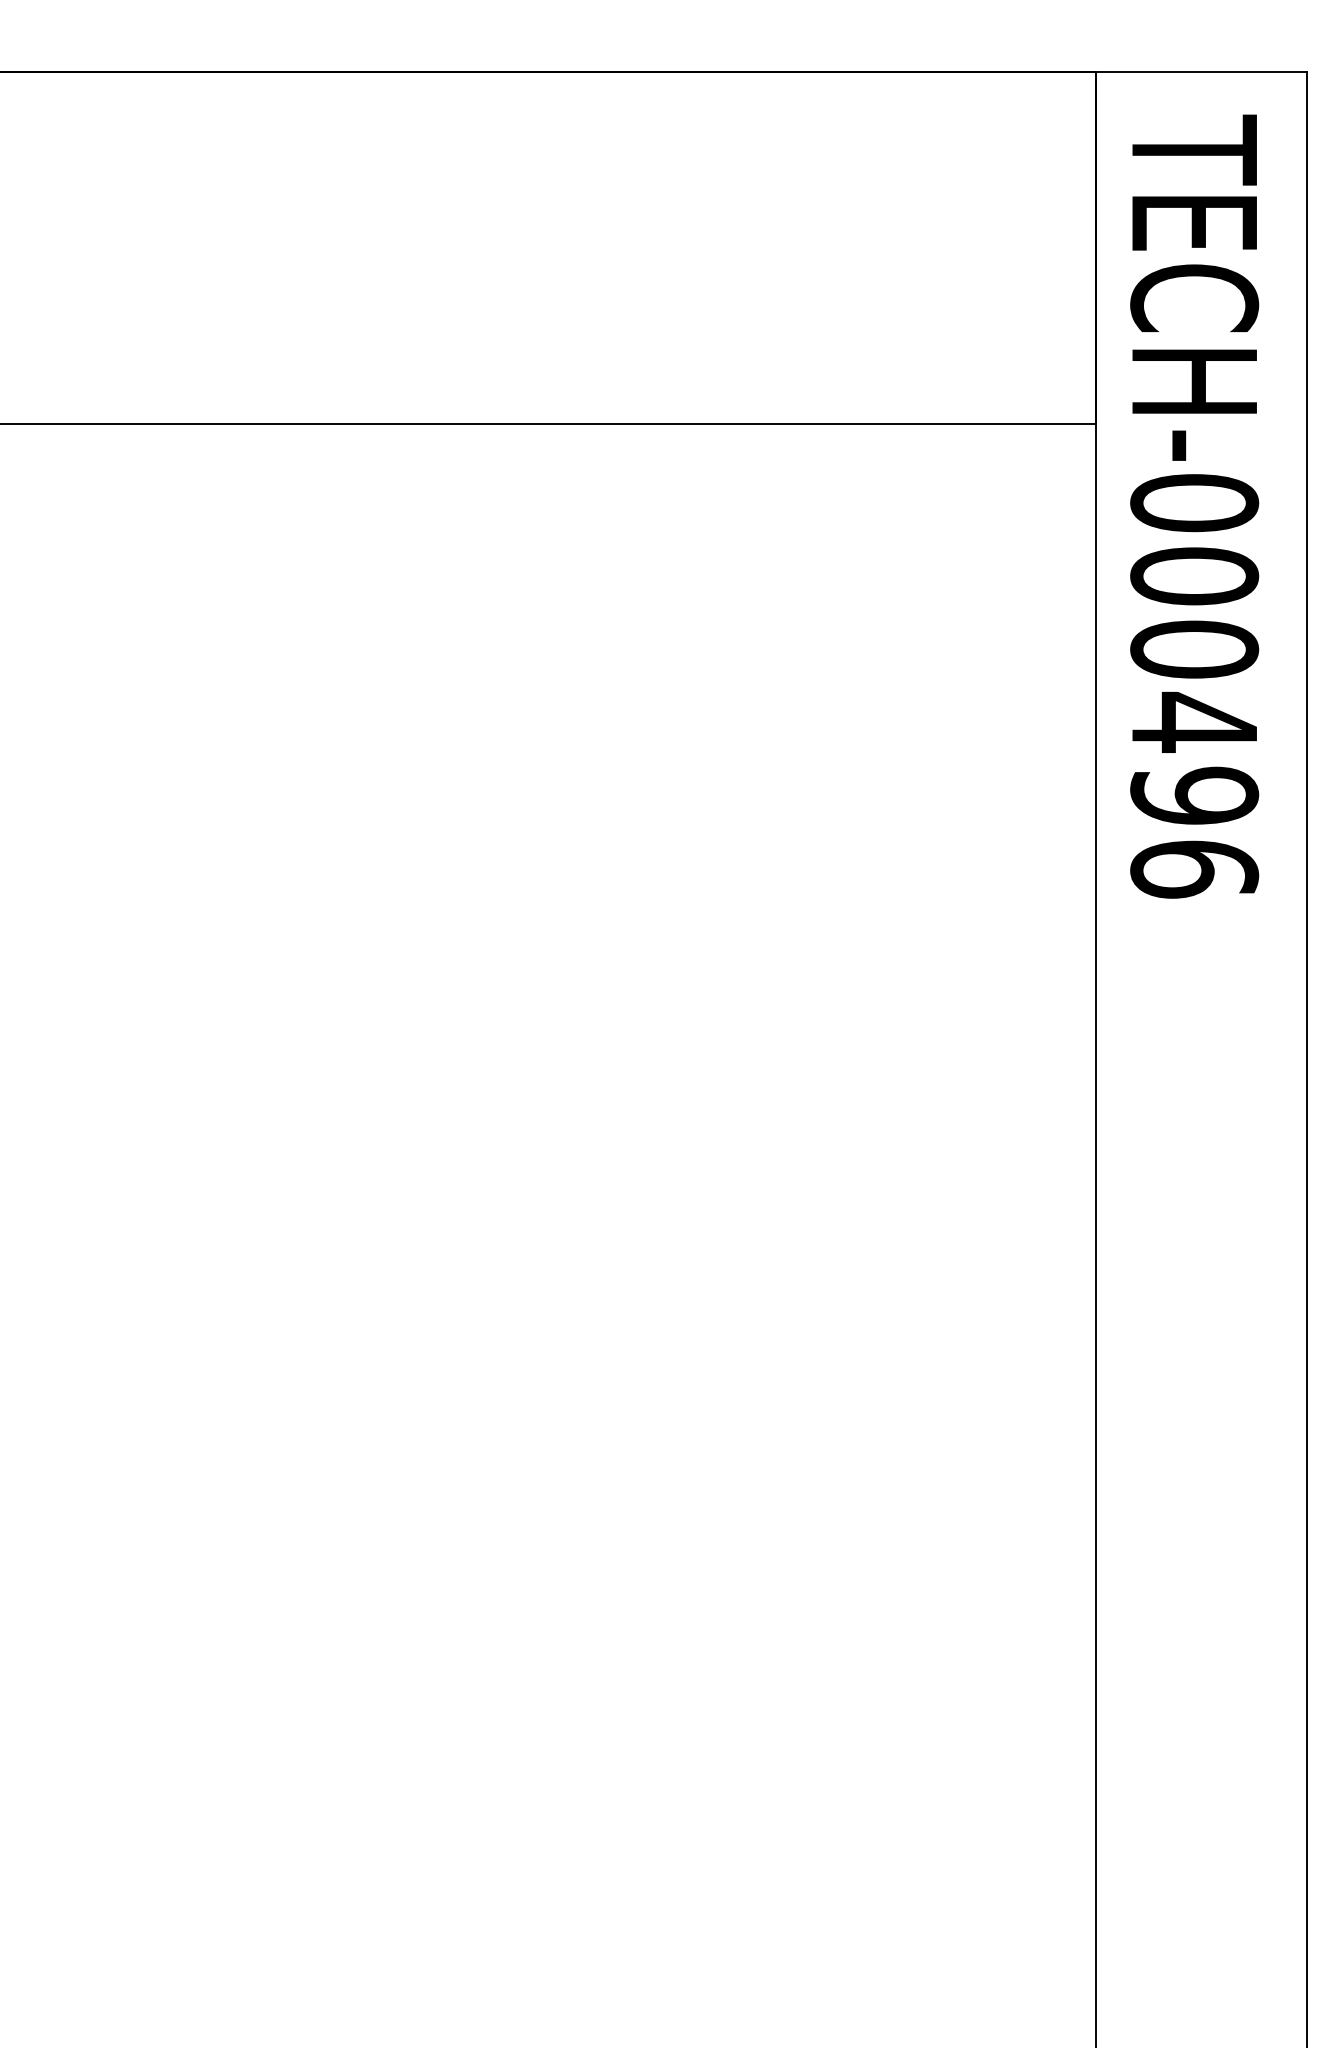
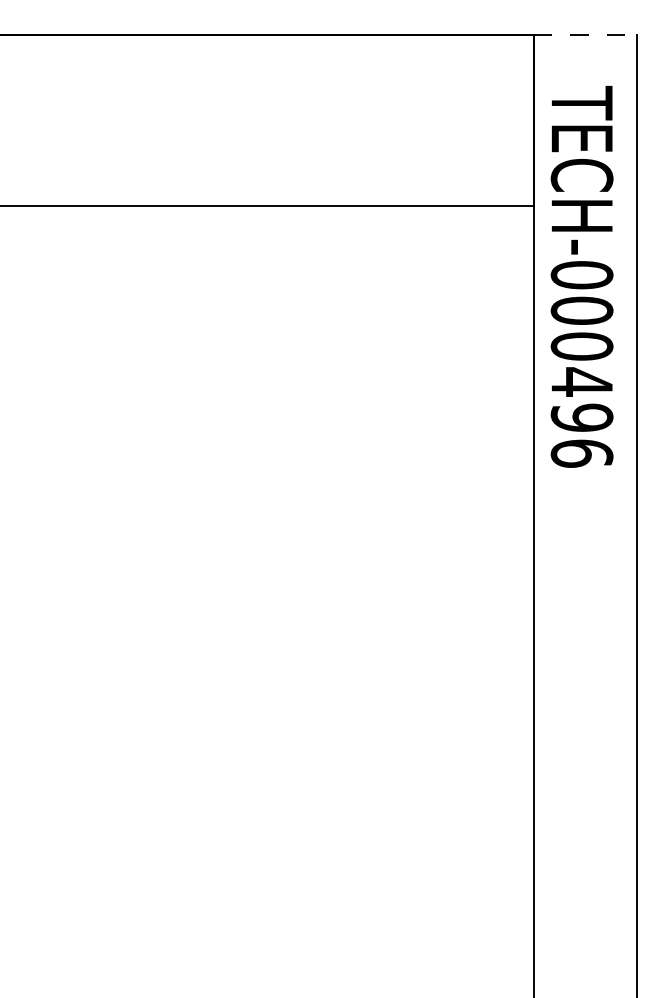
line: (1201, 72) -> (585, 35), solid -> dashed
text: (1193, 505) -> (581, 276), moved

